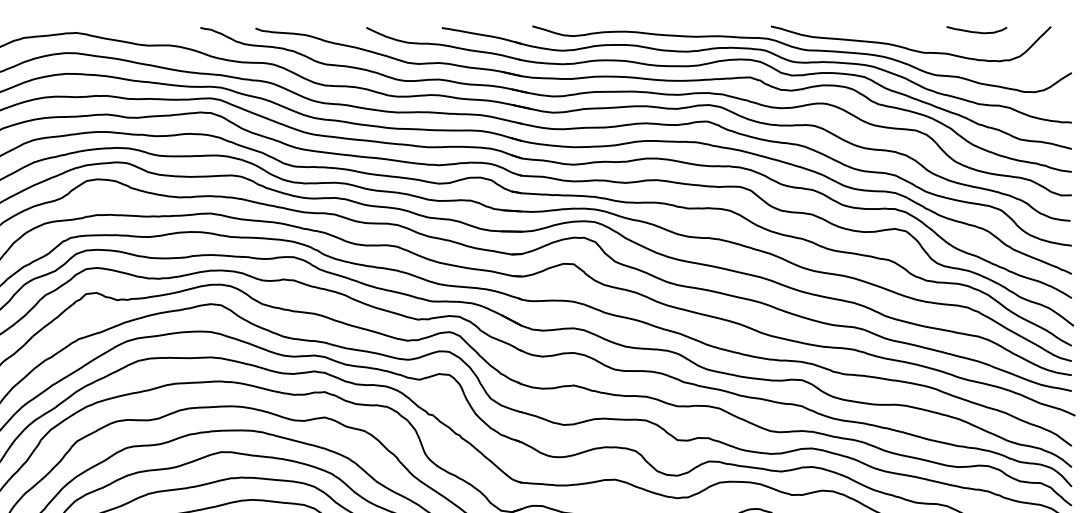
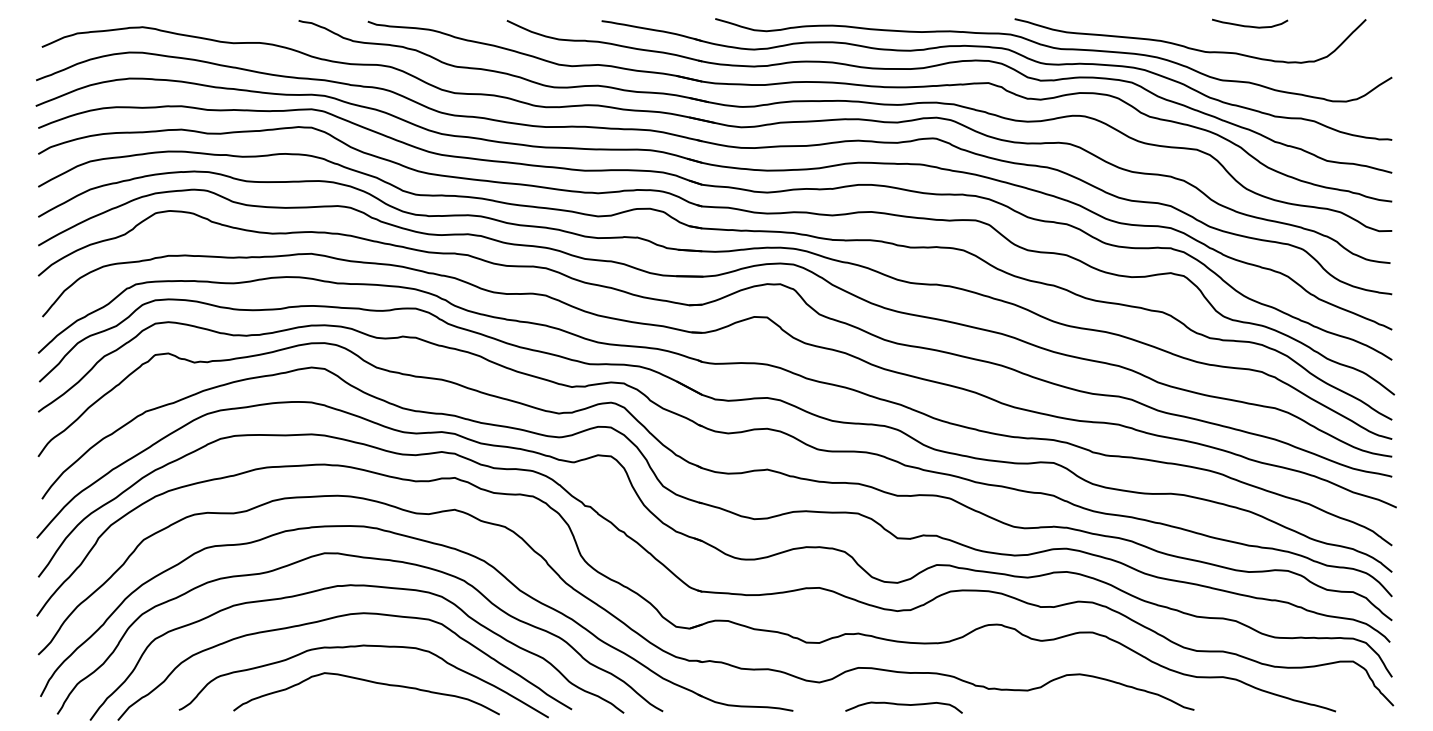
curve: (977, 31) -> (1250, 25), moved

